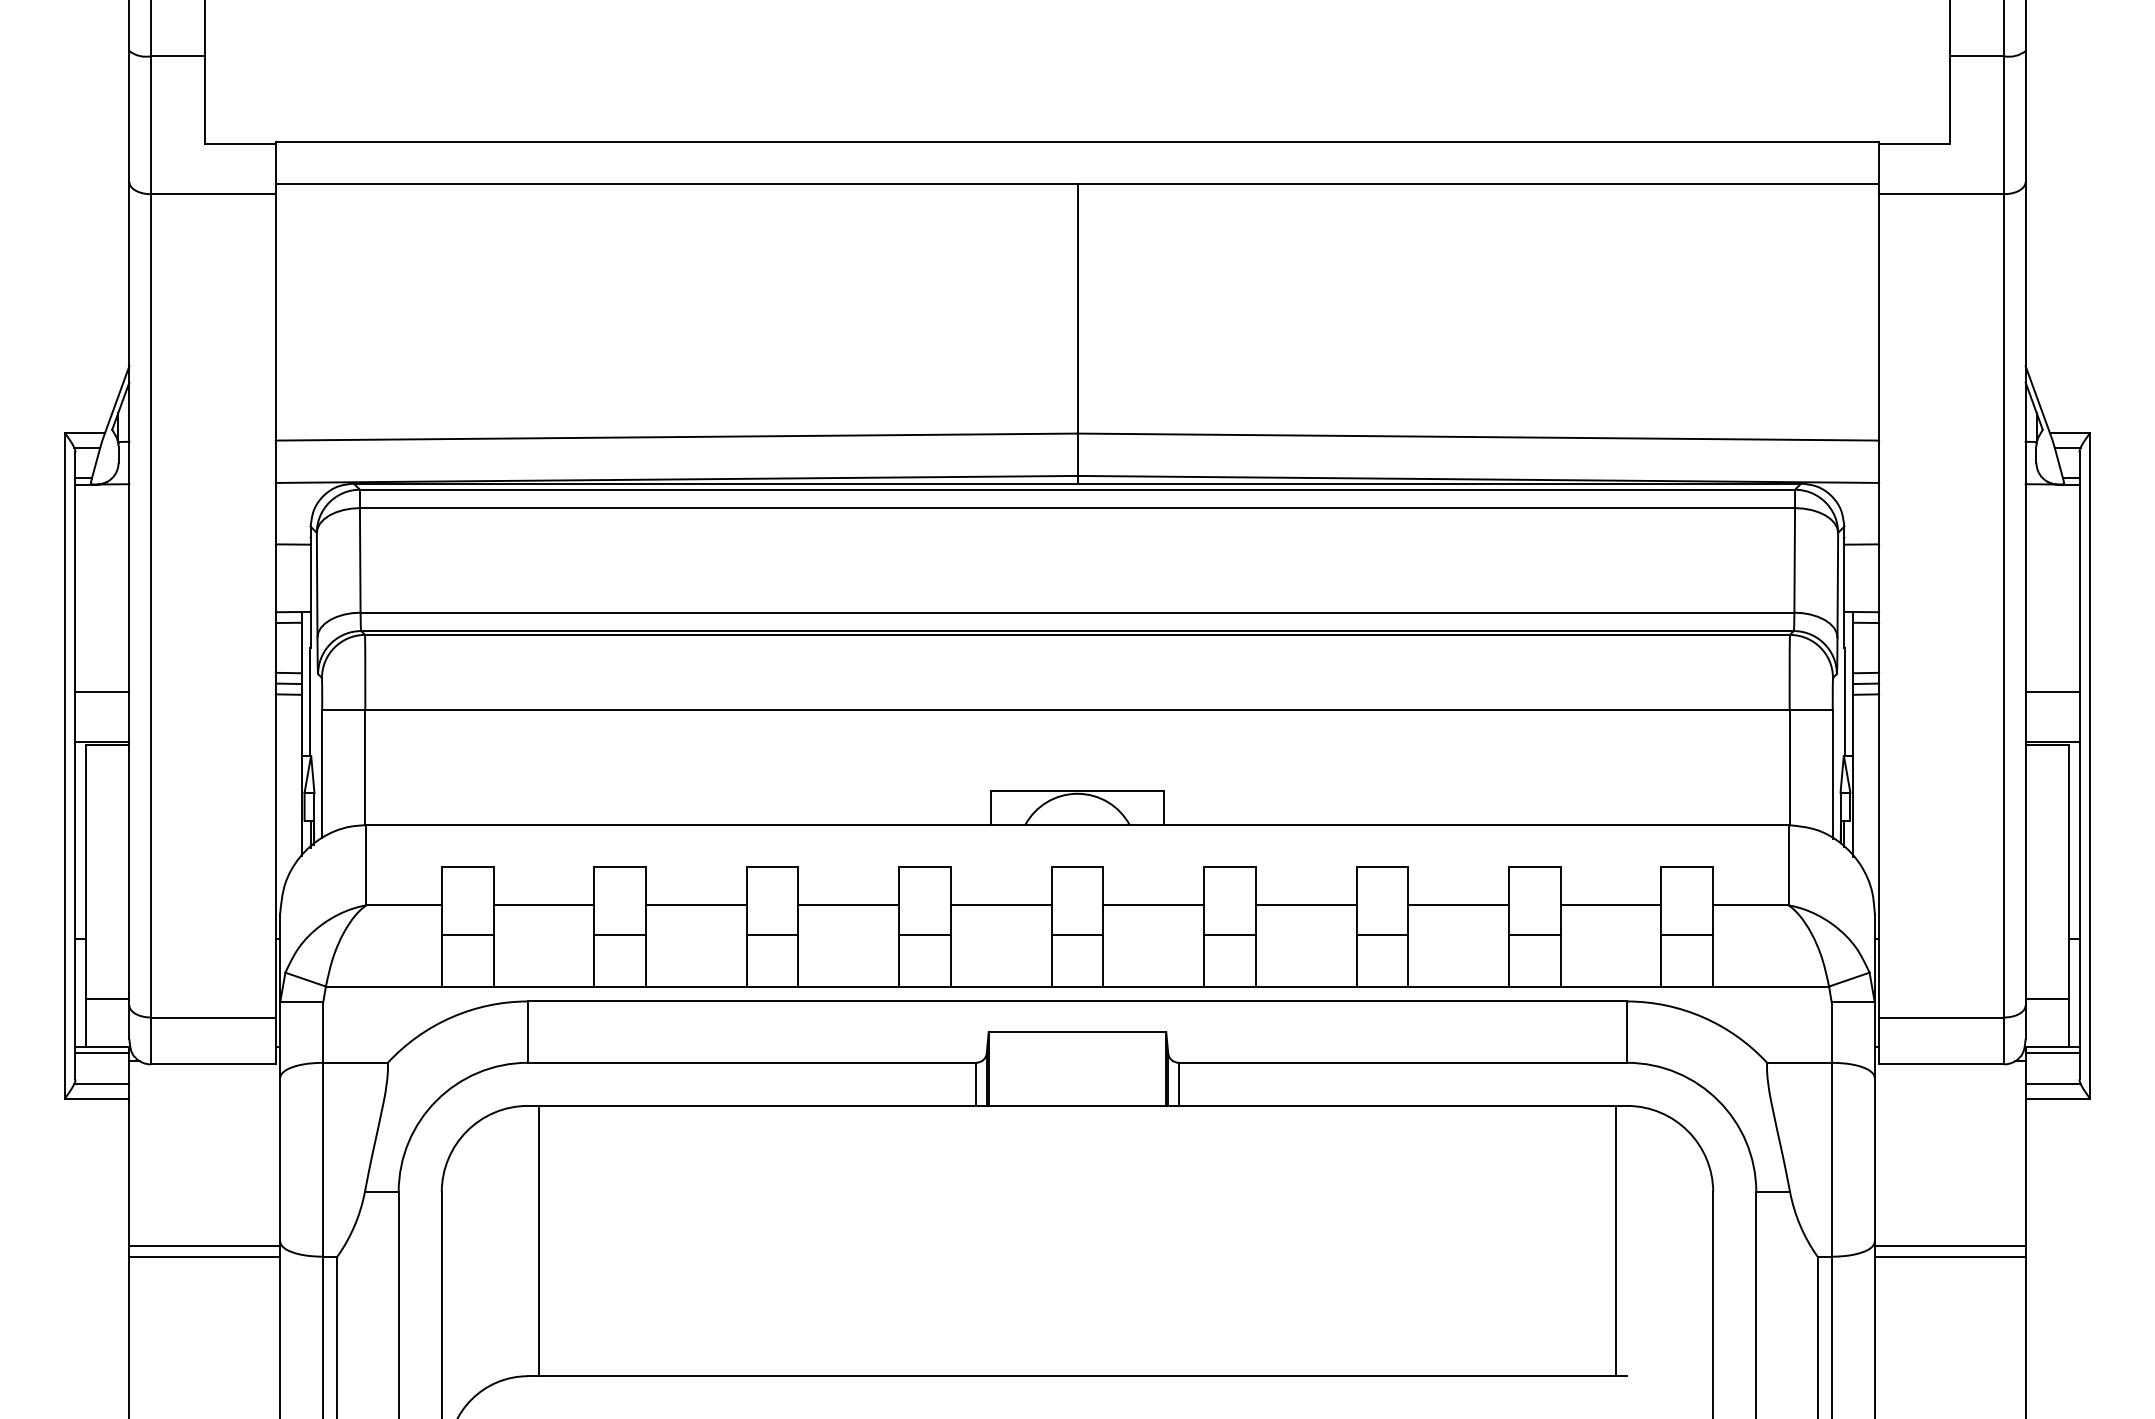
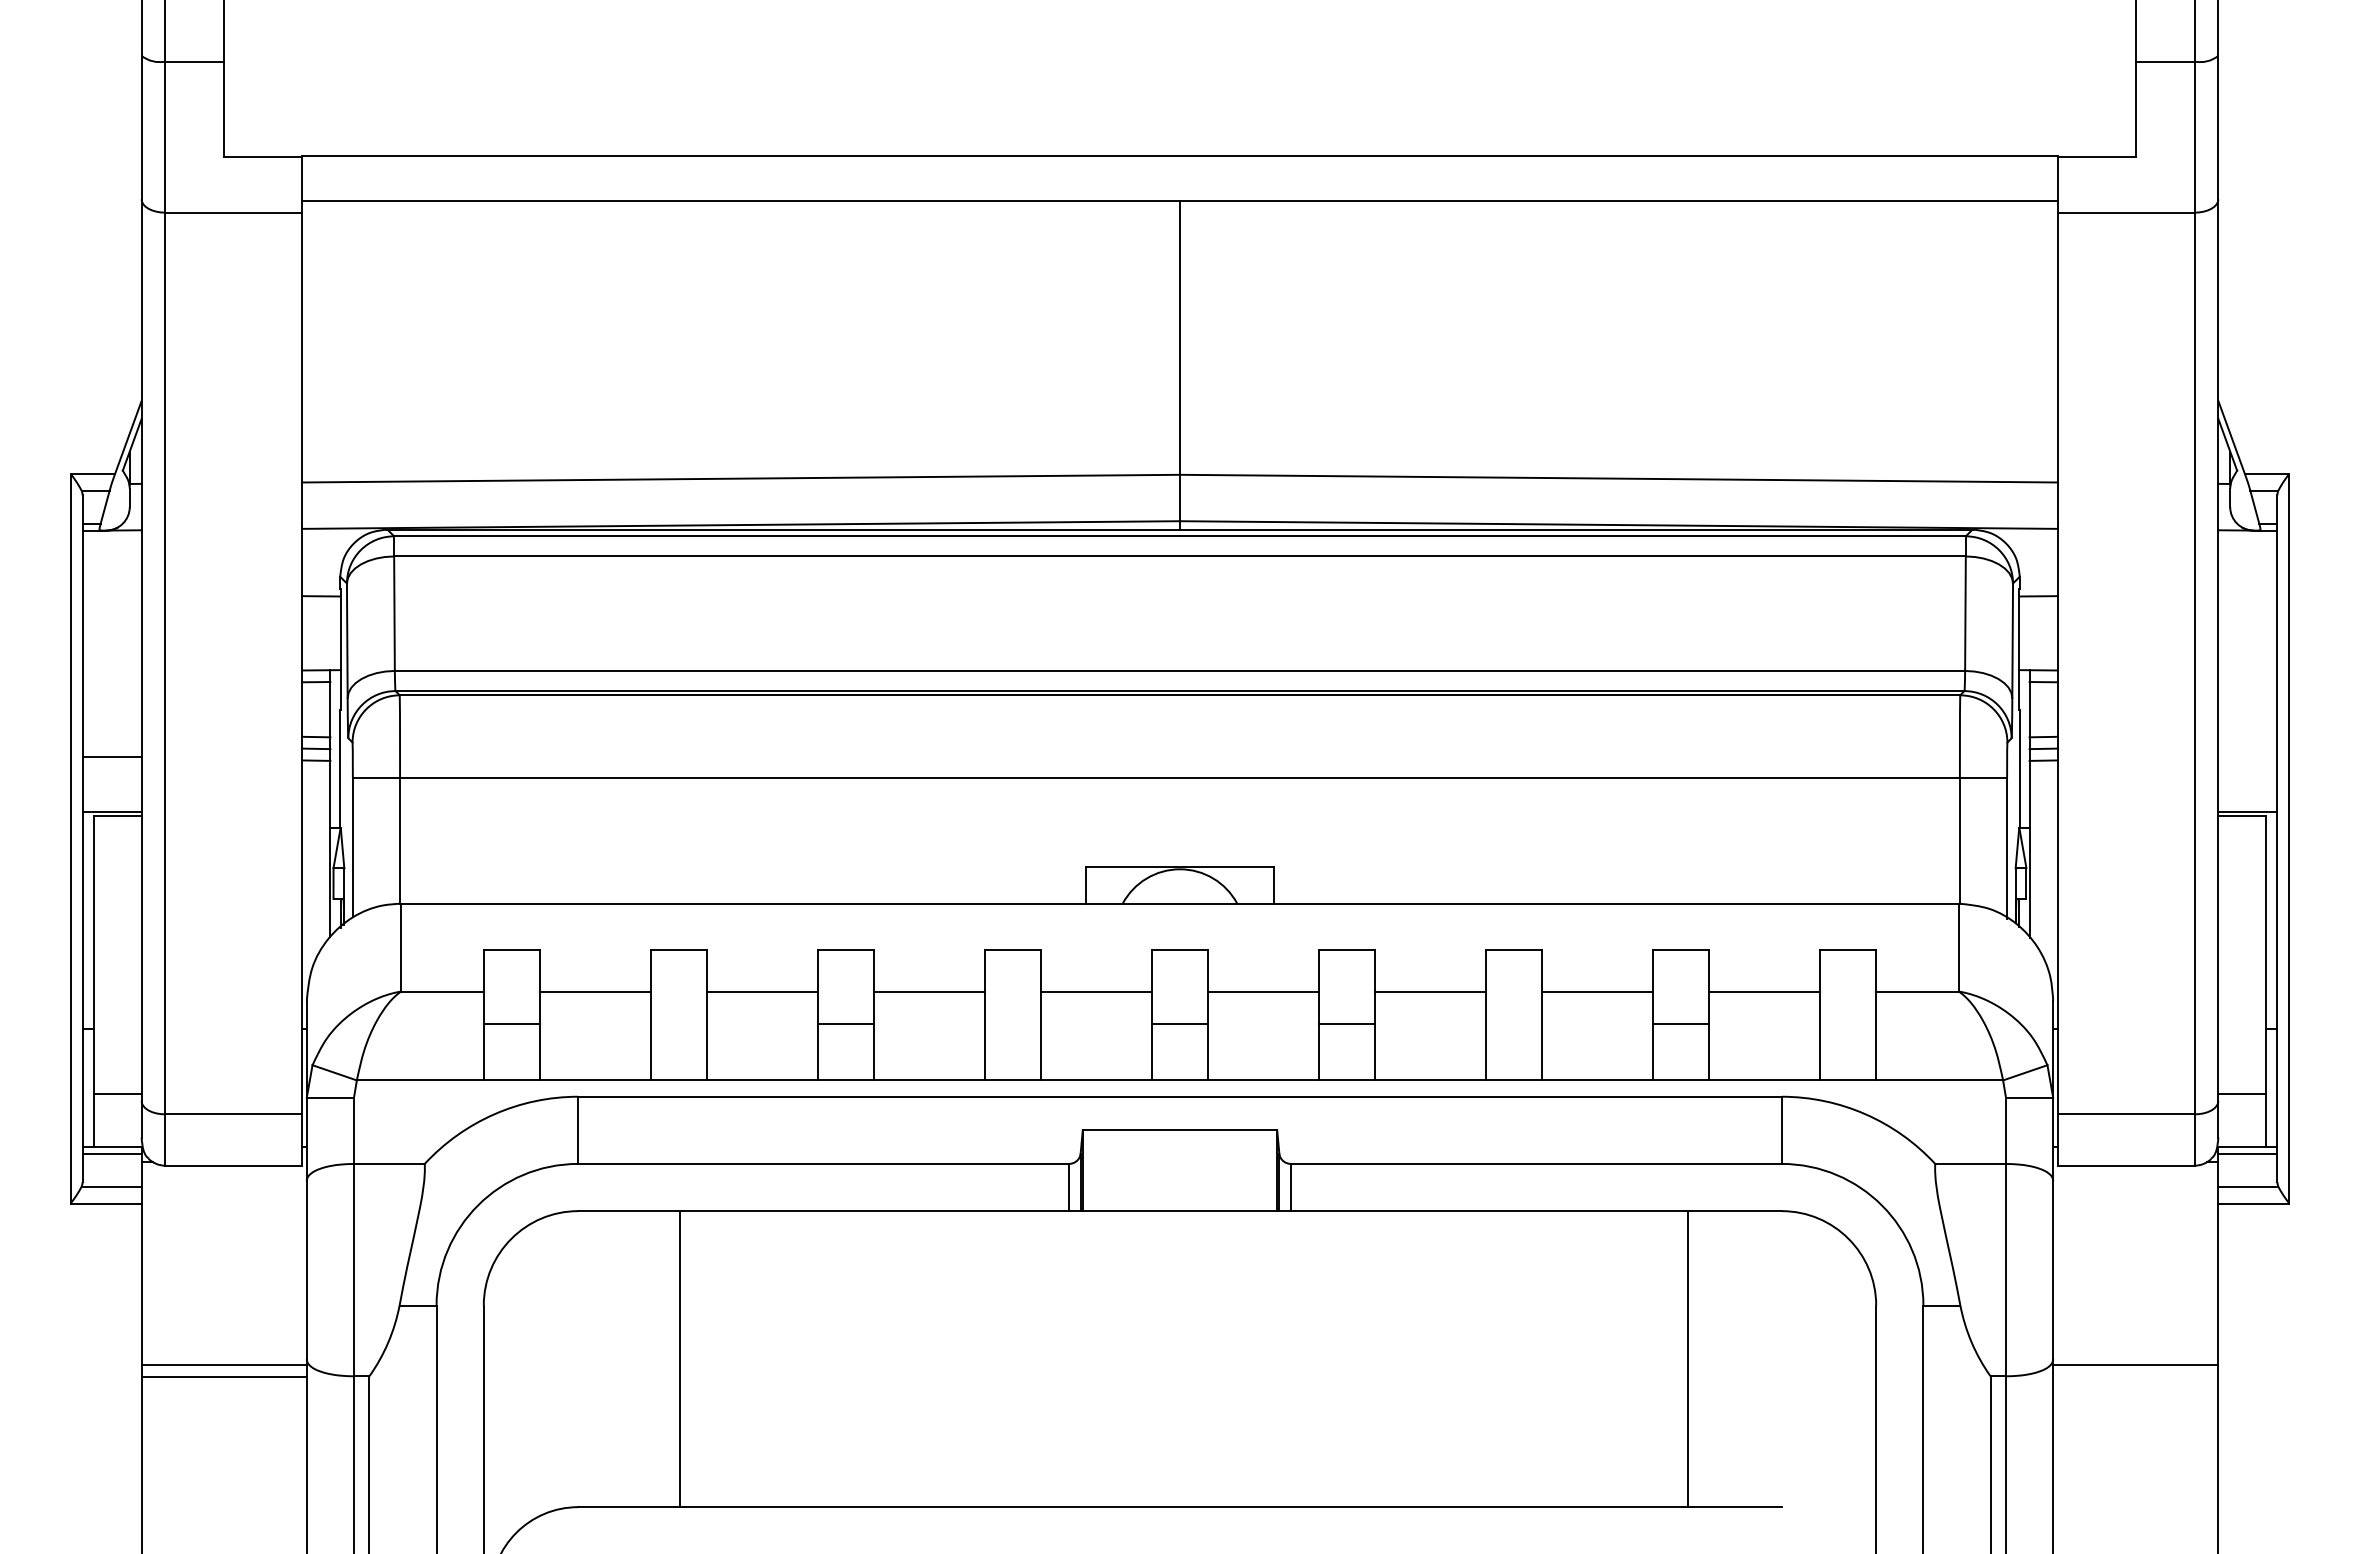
line: (2052, 691) -> (2247, 757), removed
line: (619, 934) -> (678, 1023), removed
line: (924, 934) -> (1012, 1023), removed
line: (1382, 934) -> (1513, 1023), removed
line: (1686, 934) -> (1847, 1023), removed
line: (539, 1241) -> (680, 1359), moved
line: (1616, 1241) -> (1688, 1359), moved
line: (1949, 1256) -> (2135, 1376), removed

